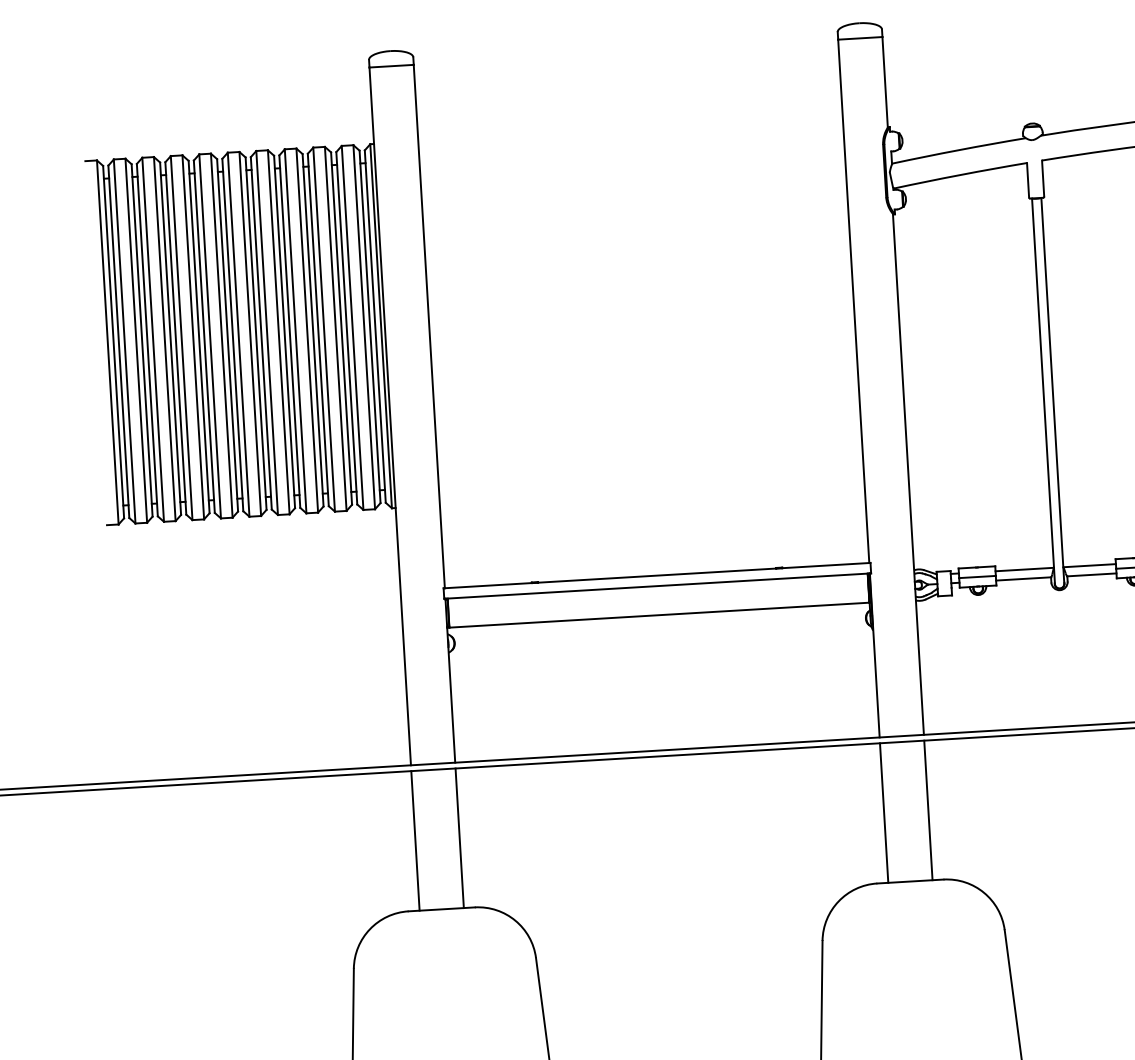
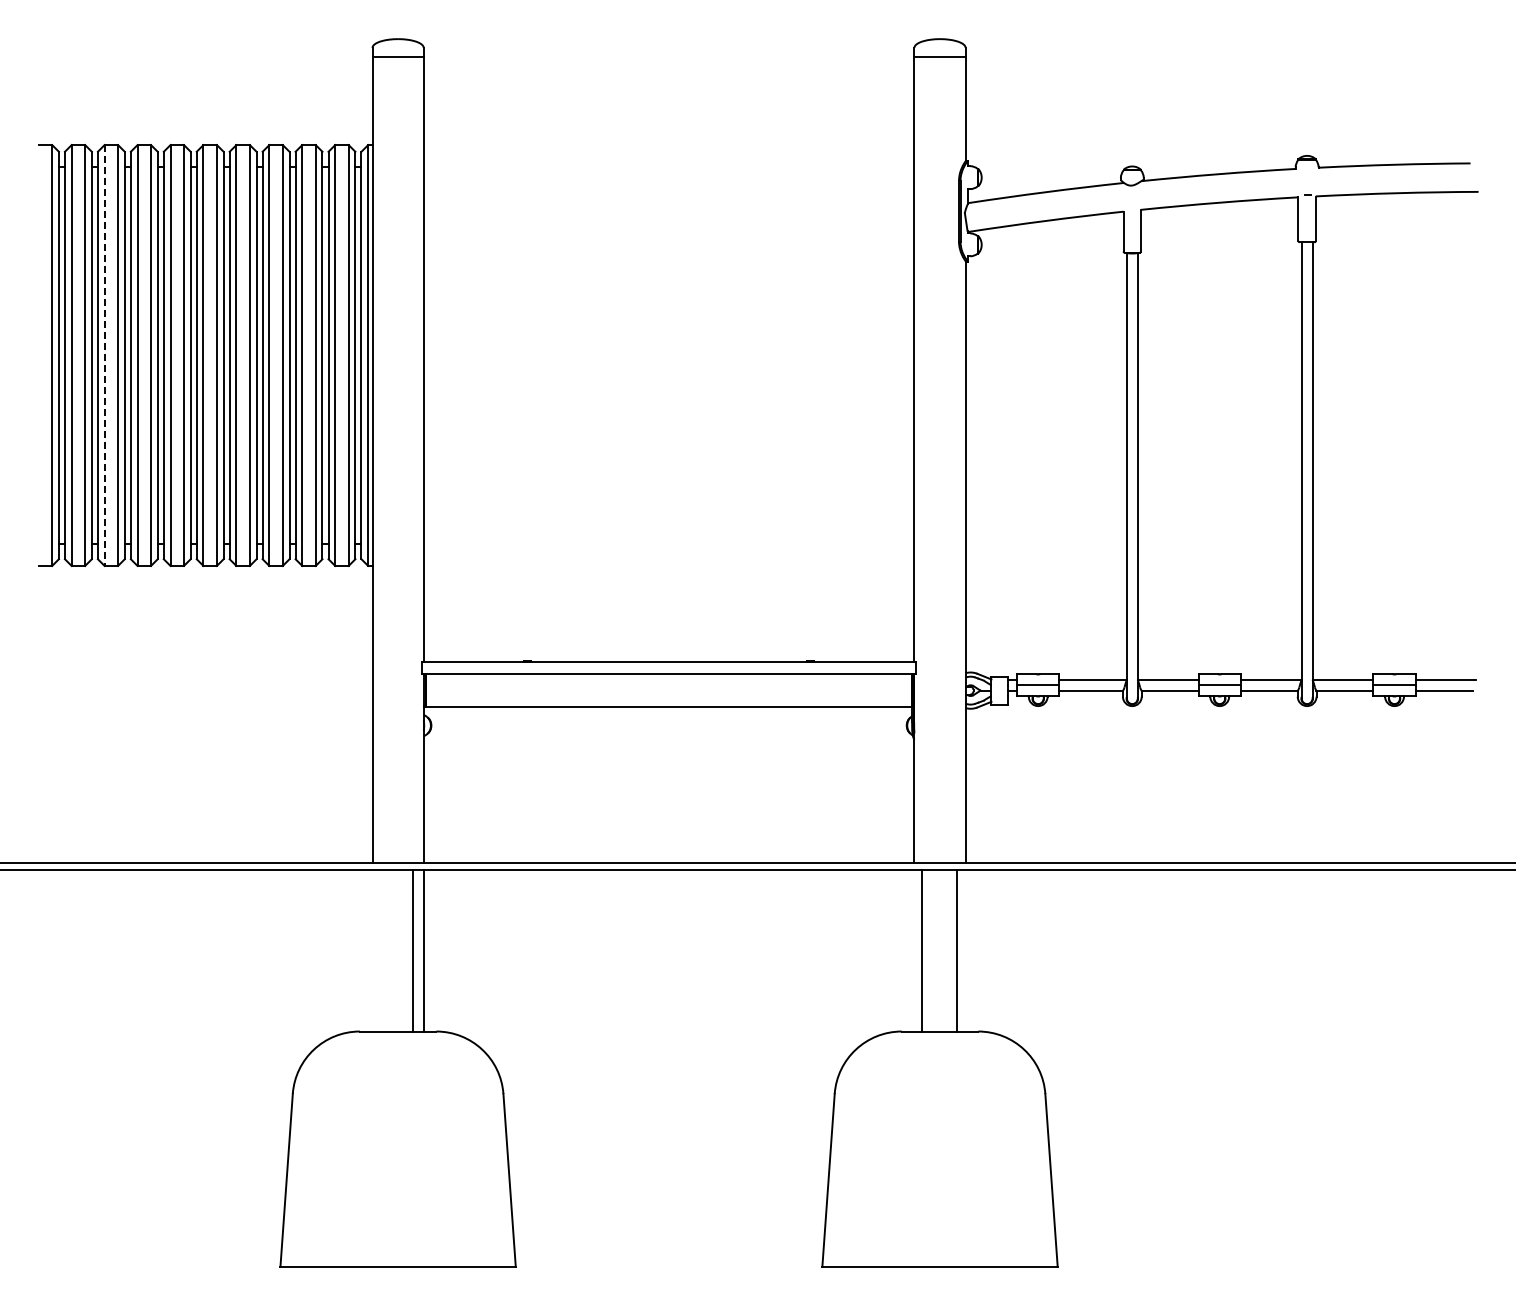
line: (153, 340) -> (104, 356), solid -> dashed
line: (928, 810) -> (921, 950), moved
line: (884, 812) -> (957, 950), moved
line: (415, 840) -> (412, 950), moved

